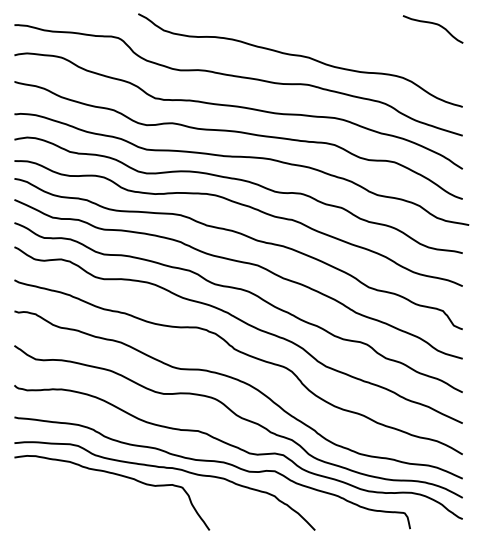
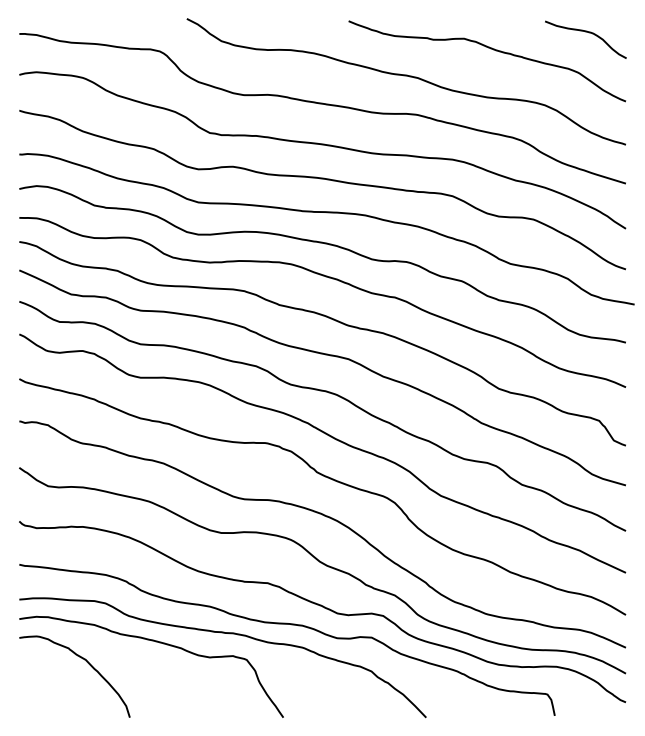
curve: (361, 36) -> (488, 49), added
curve: (64, 490) -> (87, 663), added

